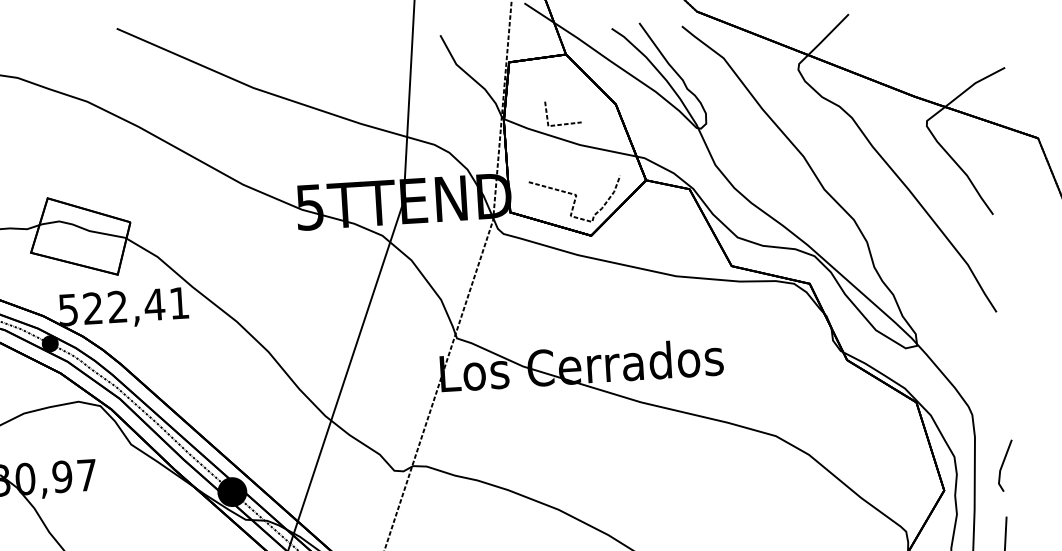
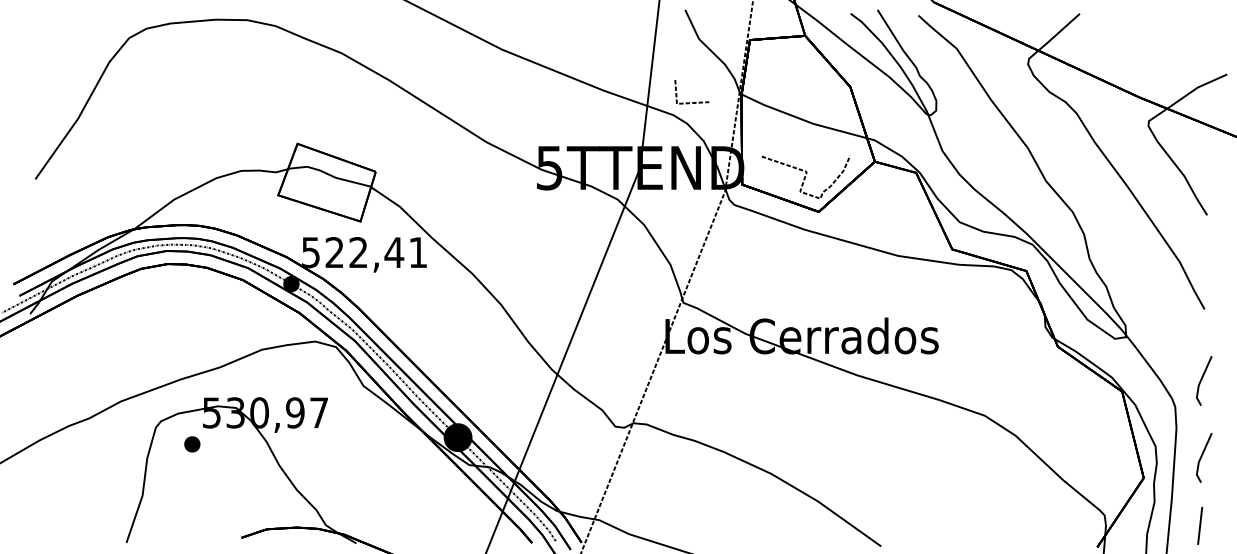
line: (564, 123) -> (692, 102), moved
line: (998, 384) -> (1202, 379), added

